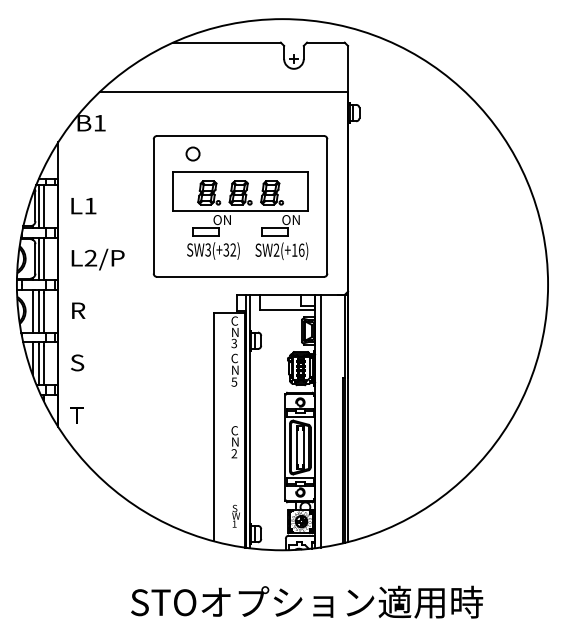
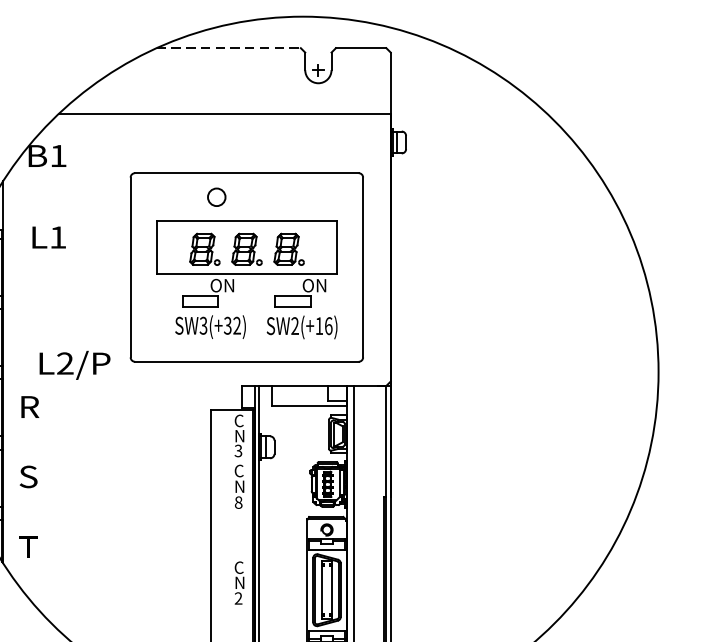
line: (227, 42) -> (229, 47), solid -> dashed
circle: (192, 153) -> (216, 196), moved
text: (83, 206) -> (48, 238), moved
text: (97, 259) -> (74, 365), moved
text: (234, 381) -> (238, 501), 5 -> 8

